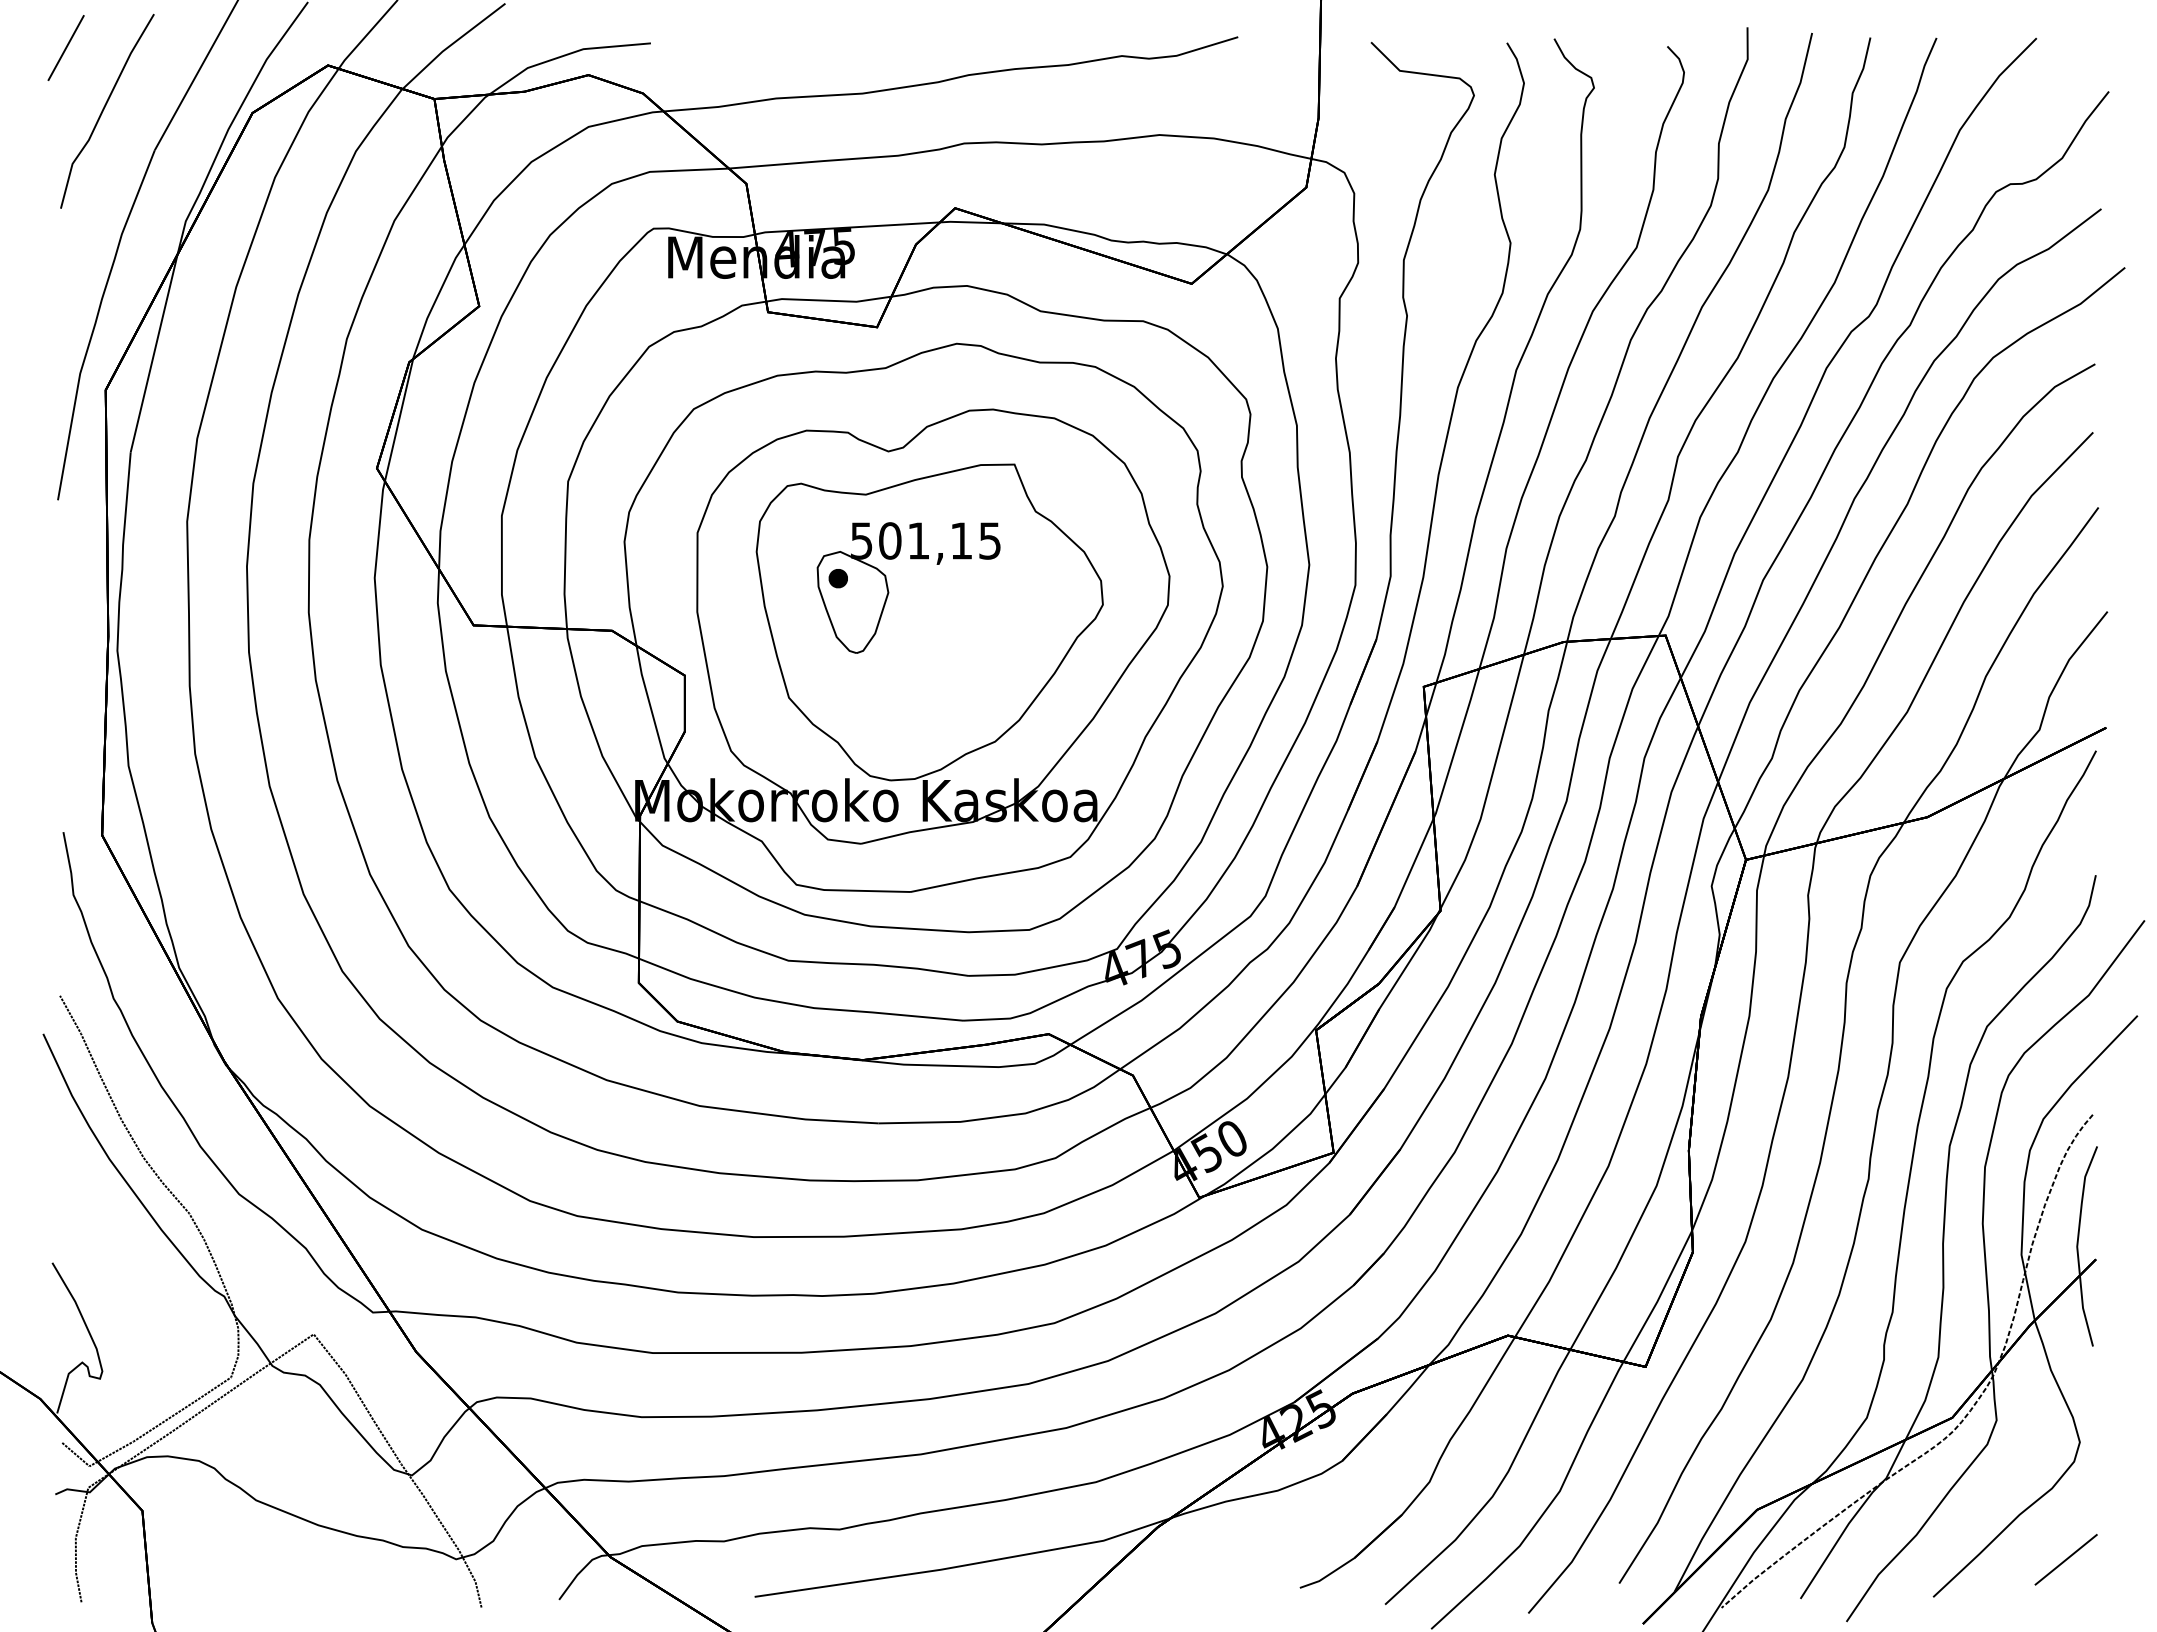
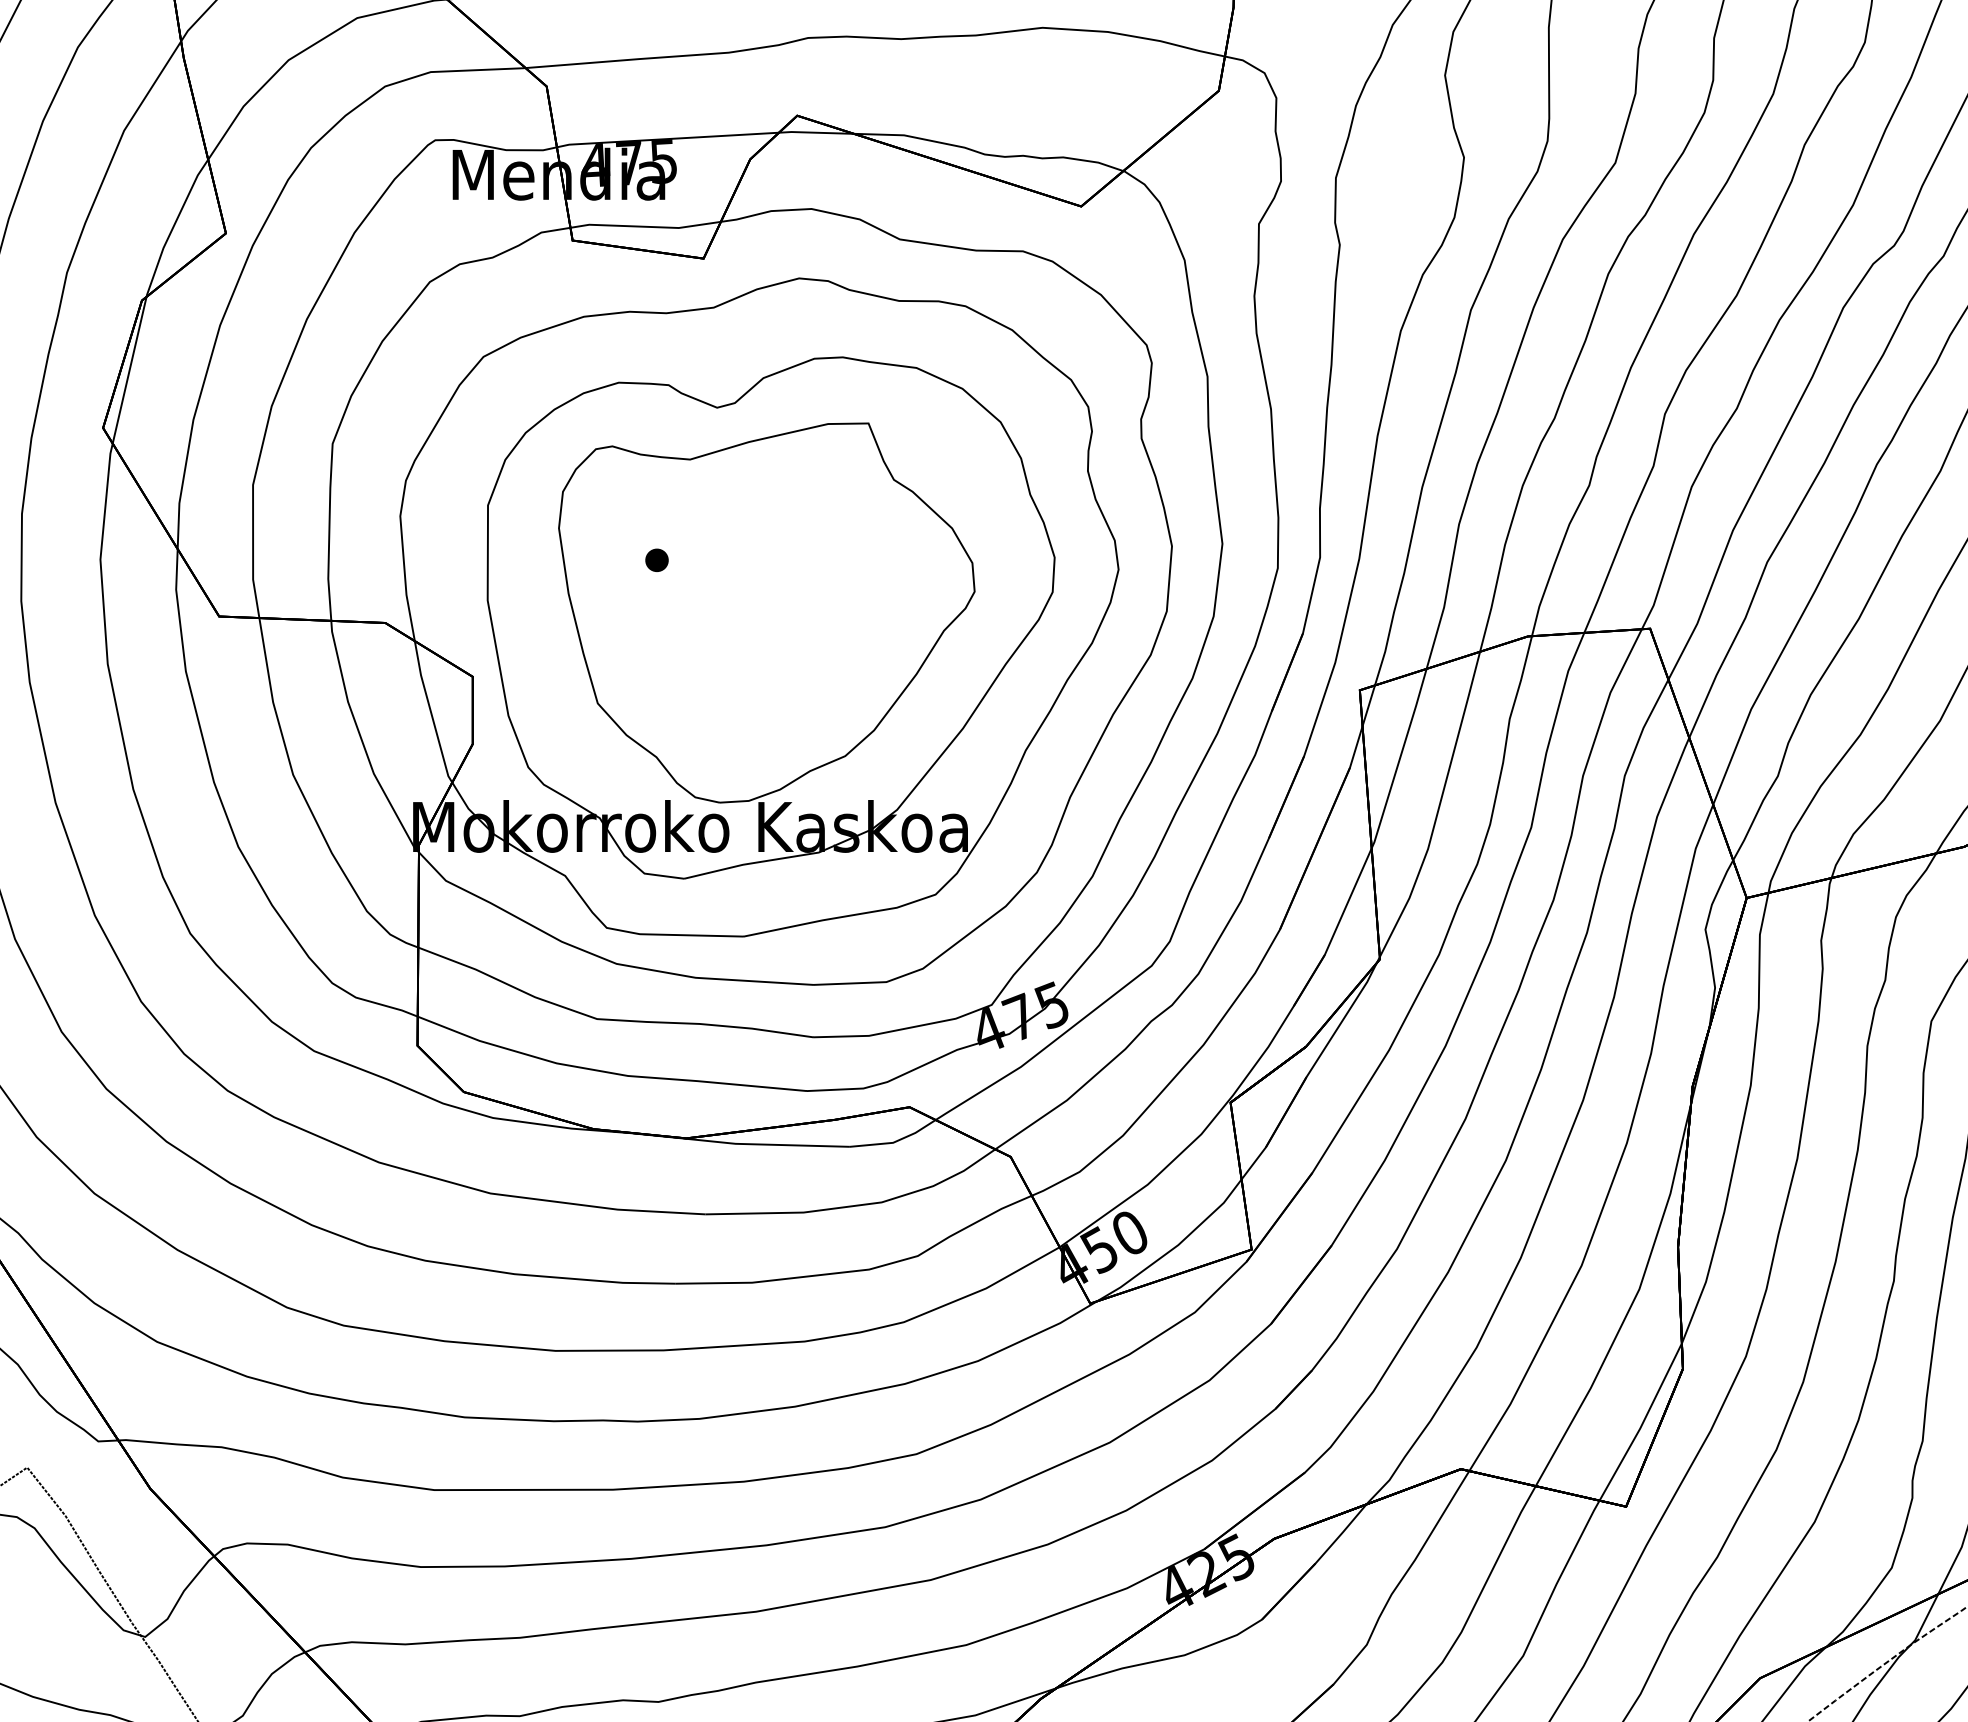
part: (889, 591) -> (718, 575), removed

